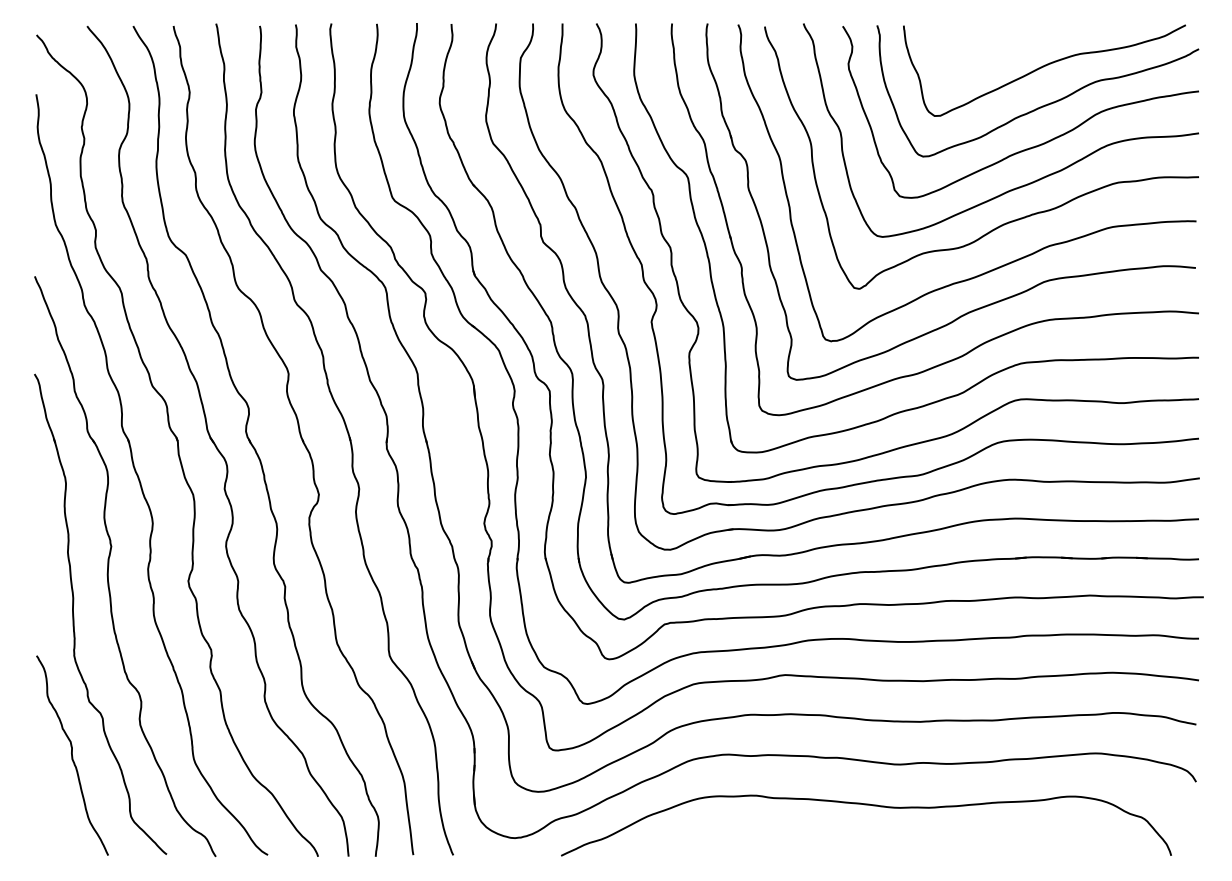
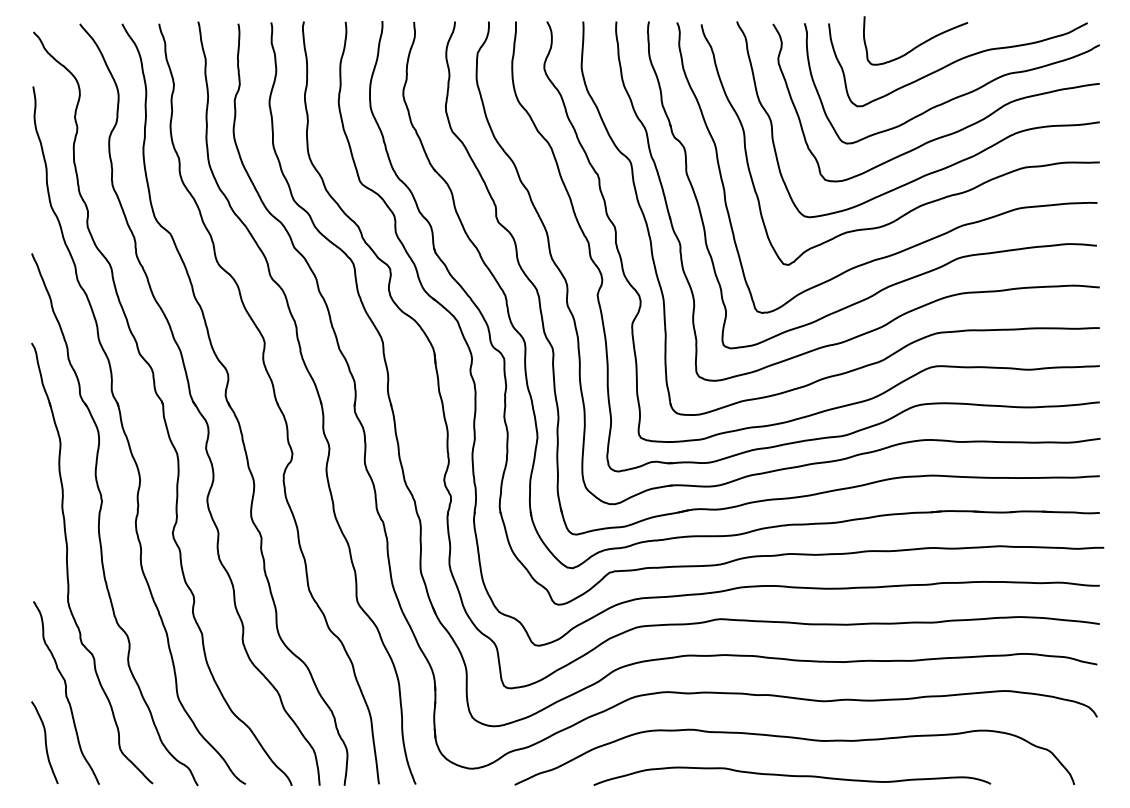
curve: (1001, 48) -> (918, 44), added
curve: (48, 808) -> (44, 741), added
curve: (864, 845) -> (792, 775), added

